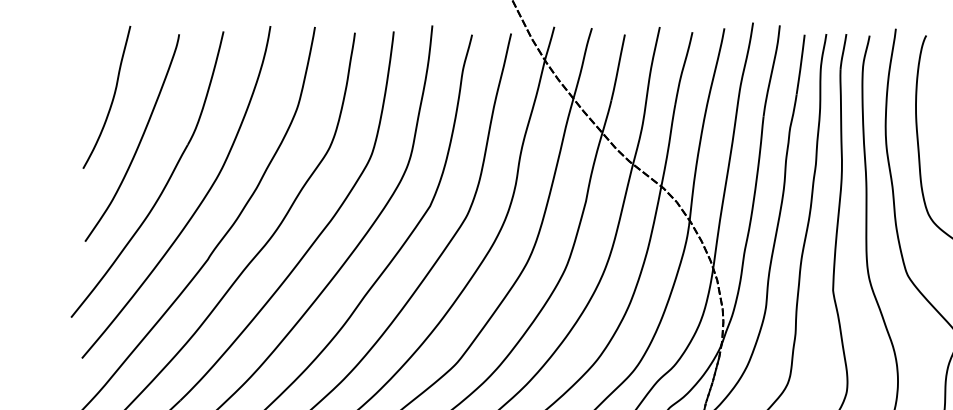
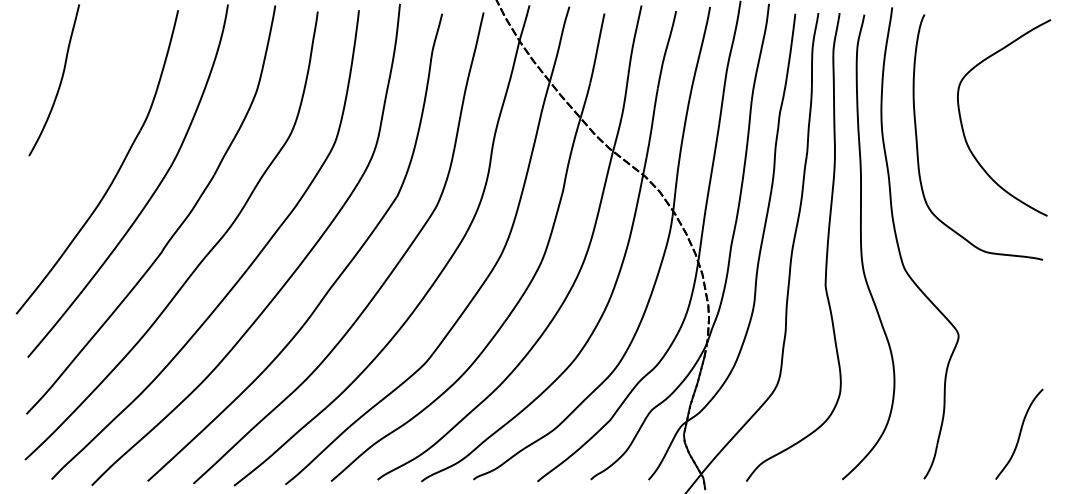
curve: (139, 141) -> (88, 127), removed

